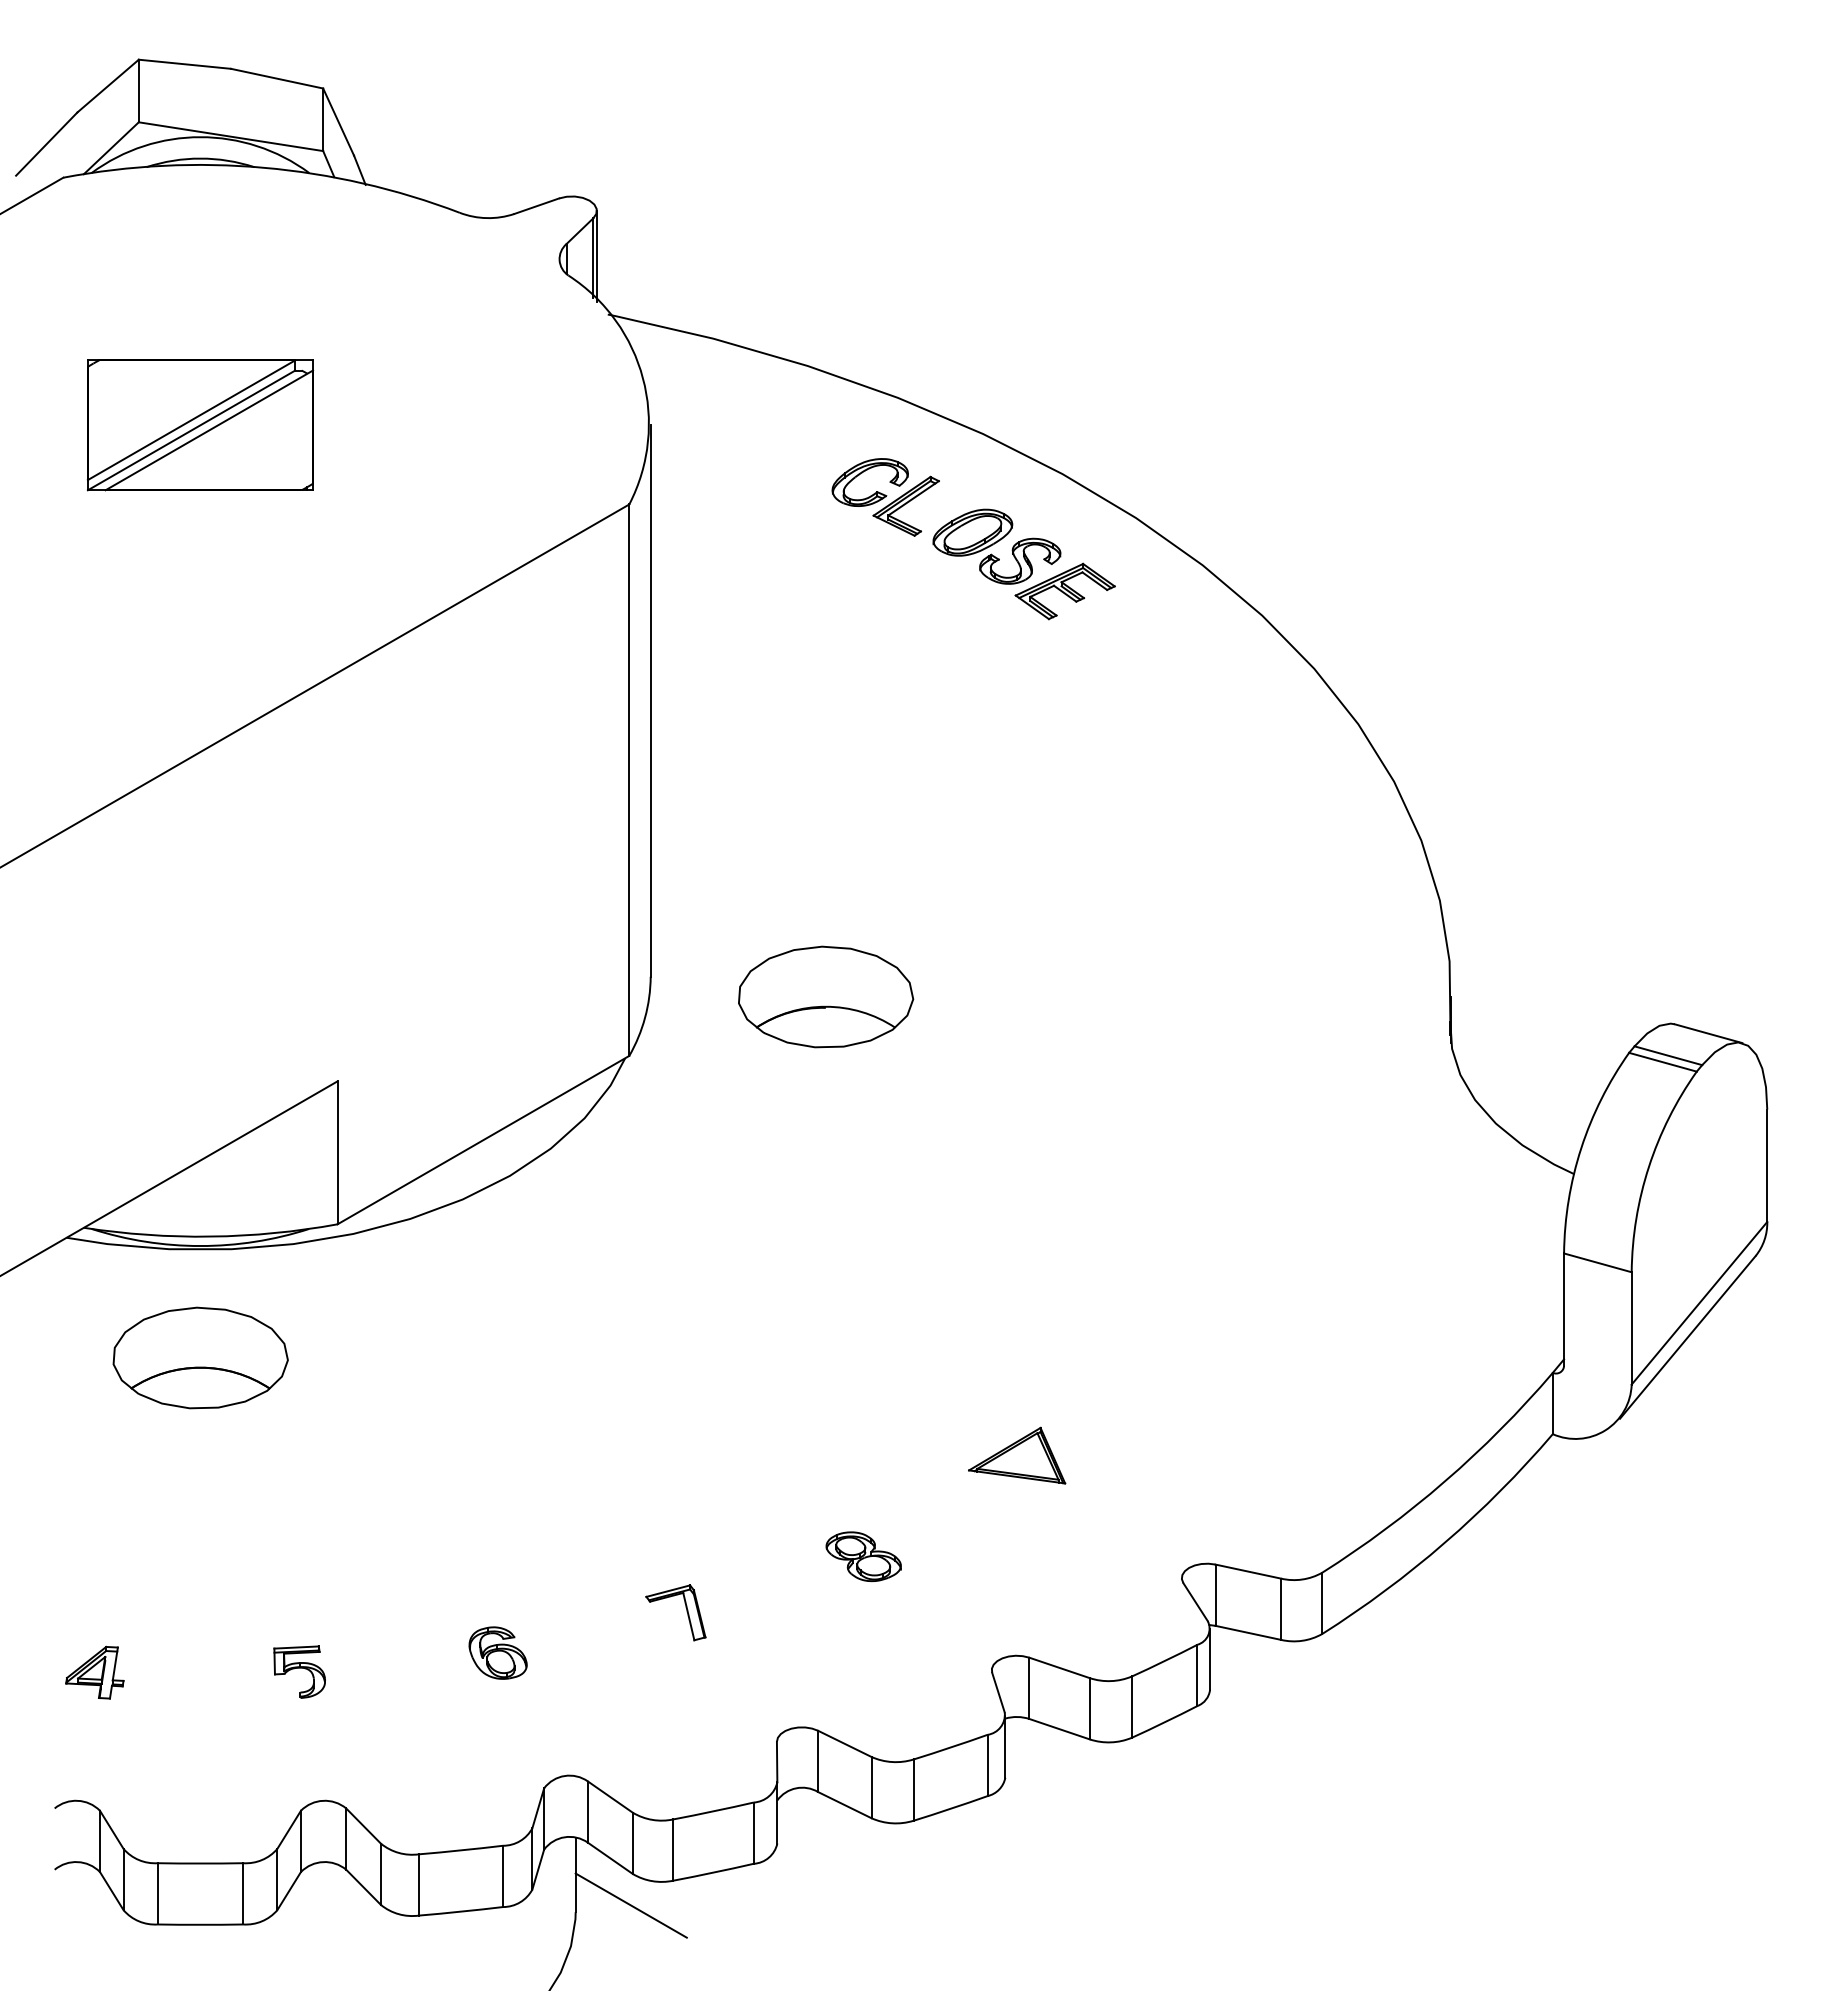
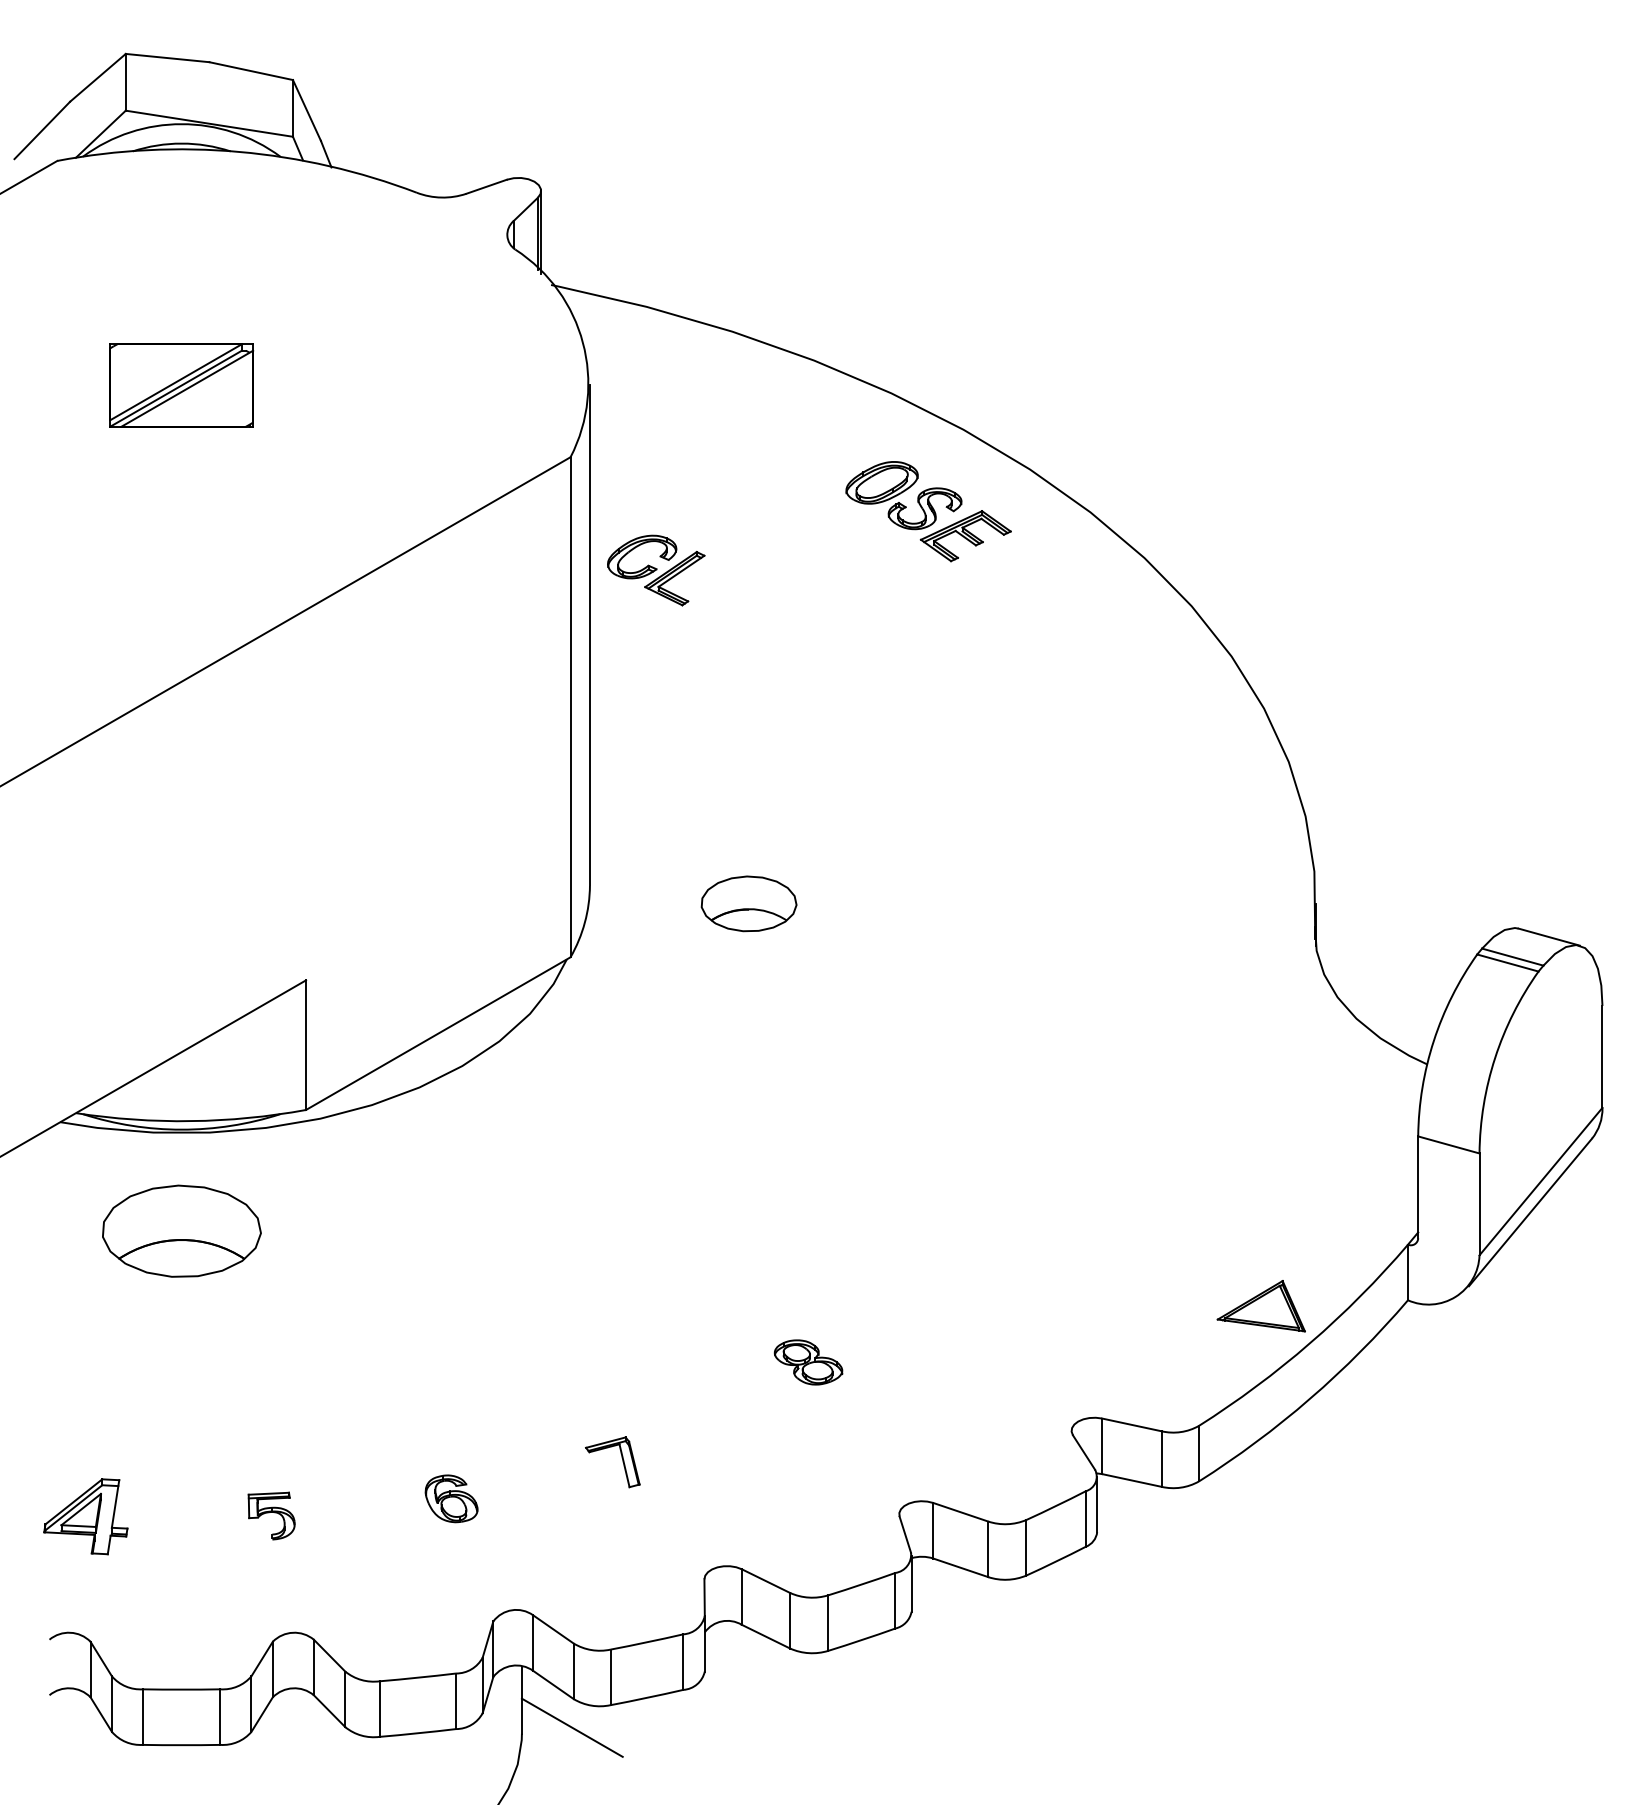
part: (200, 425) -> (181, 385), size x0.7
part: (885, 497) -> (655, 570), moved
part: (826, 996) -> (749, 903), size x0.6
part: (1017, 1455) -> (1261, 1306), moved
part: (863, 1556) -> (808, 1362), moved
part: (94, 1672) -> (85, 1516), size x1.6

